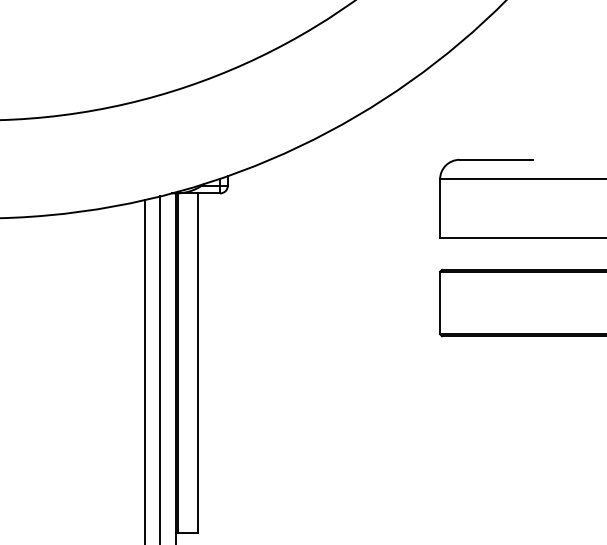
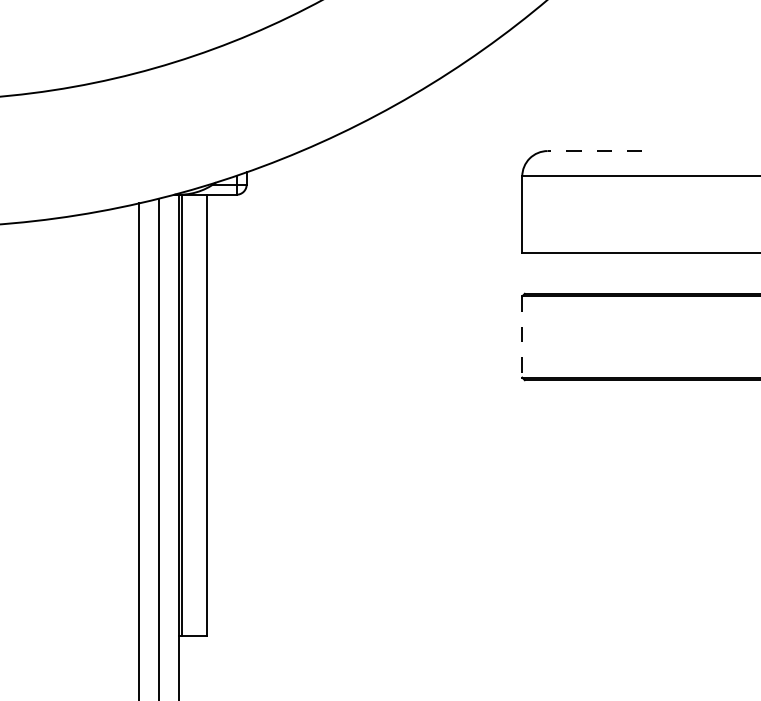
line: (495, 159) -> (594, 150), solid -> dashed
line: (440, 303) -> (522, 337), solid -> dashed

